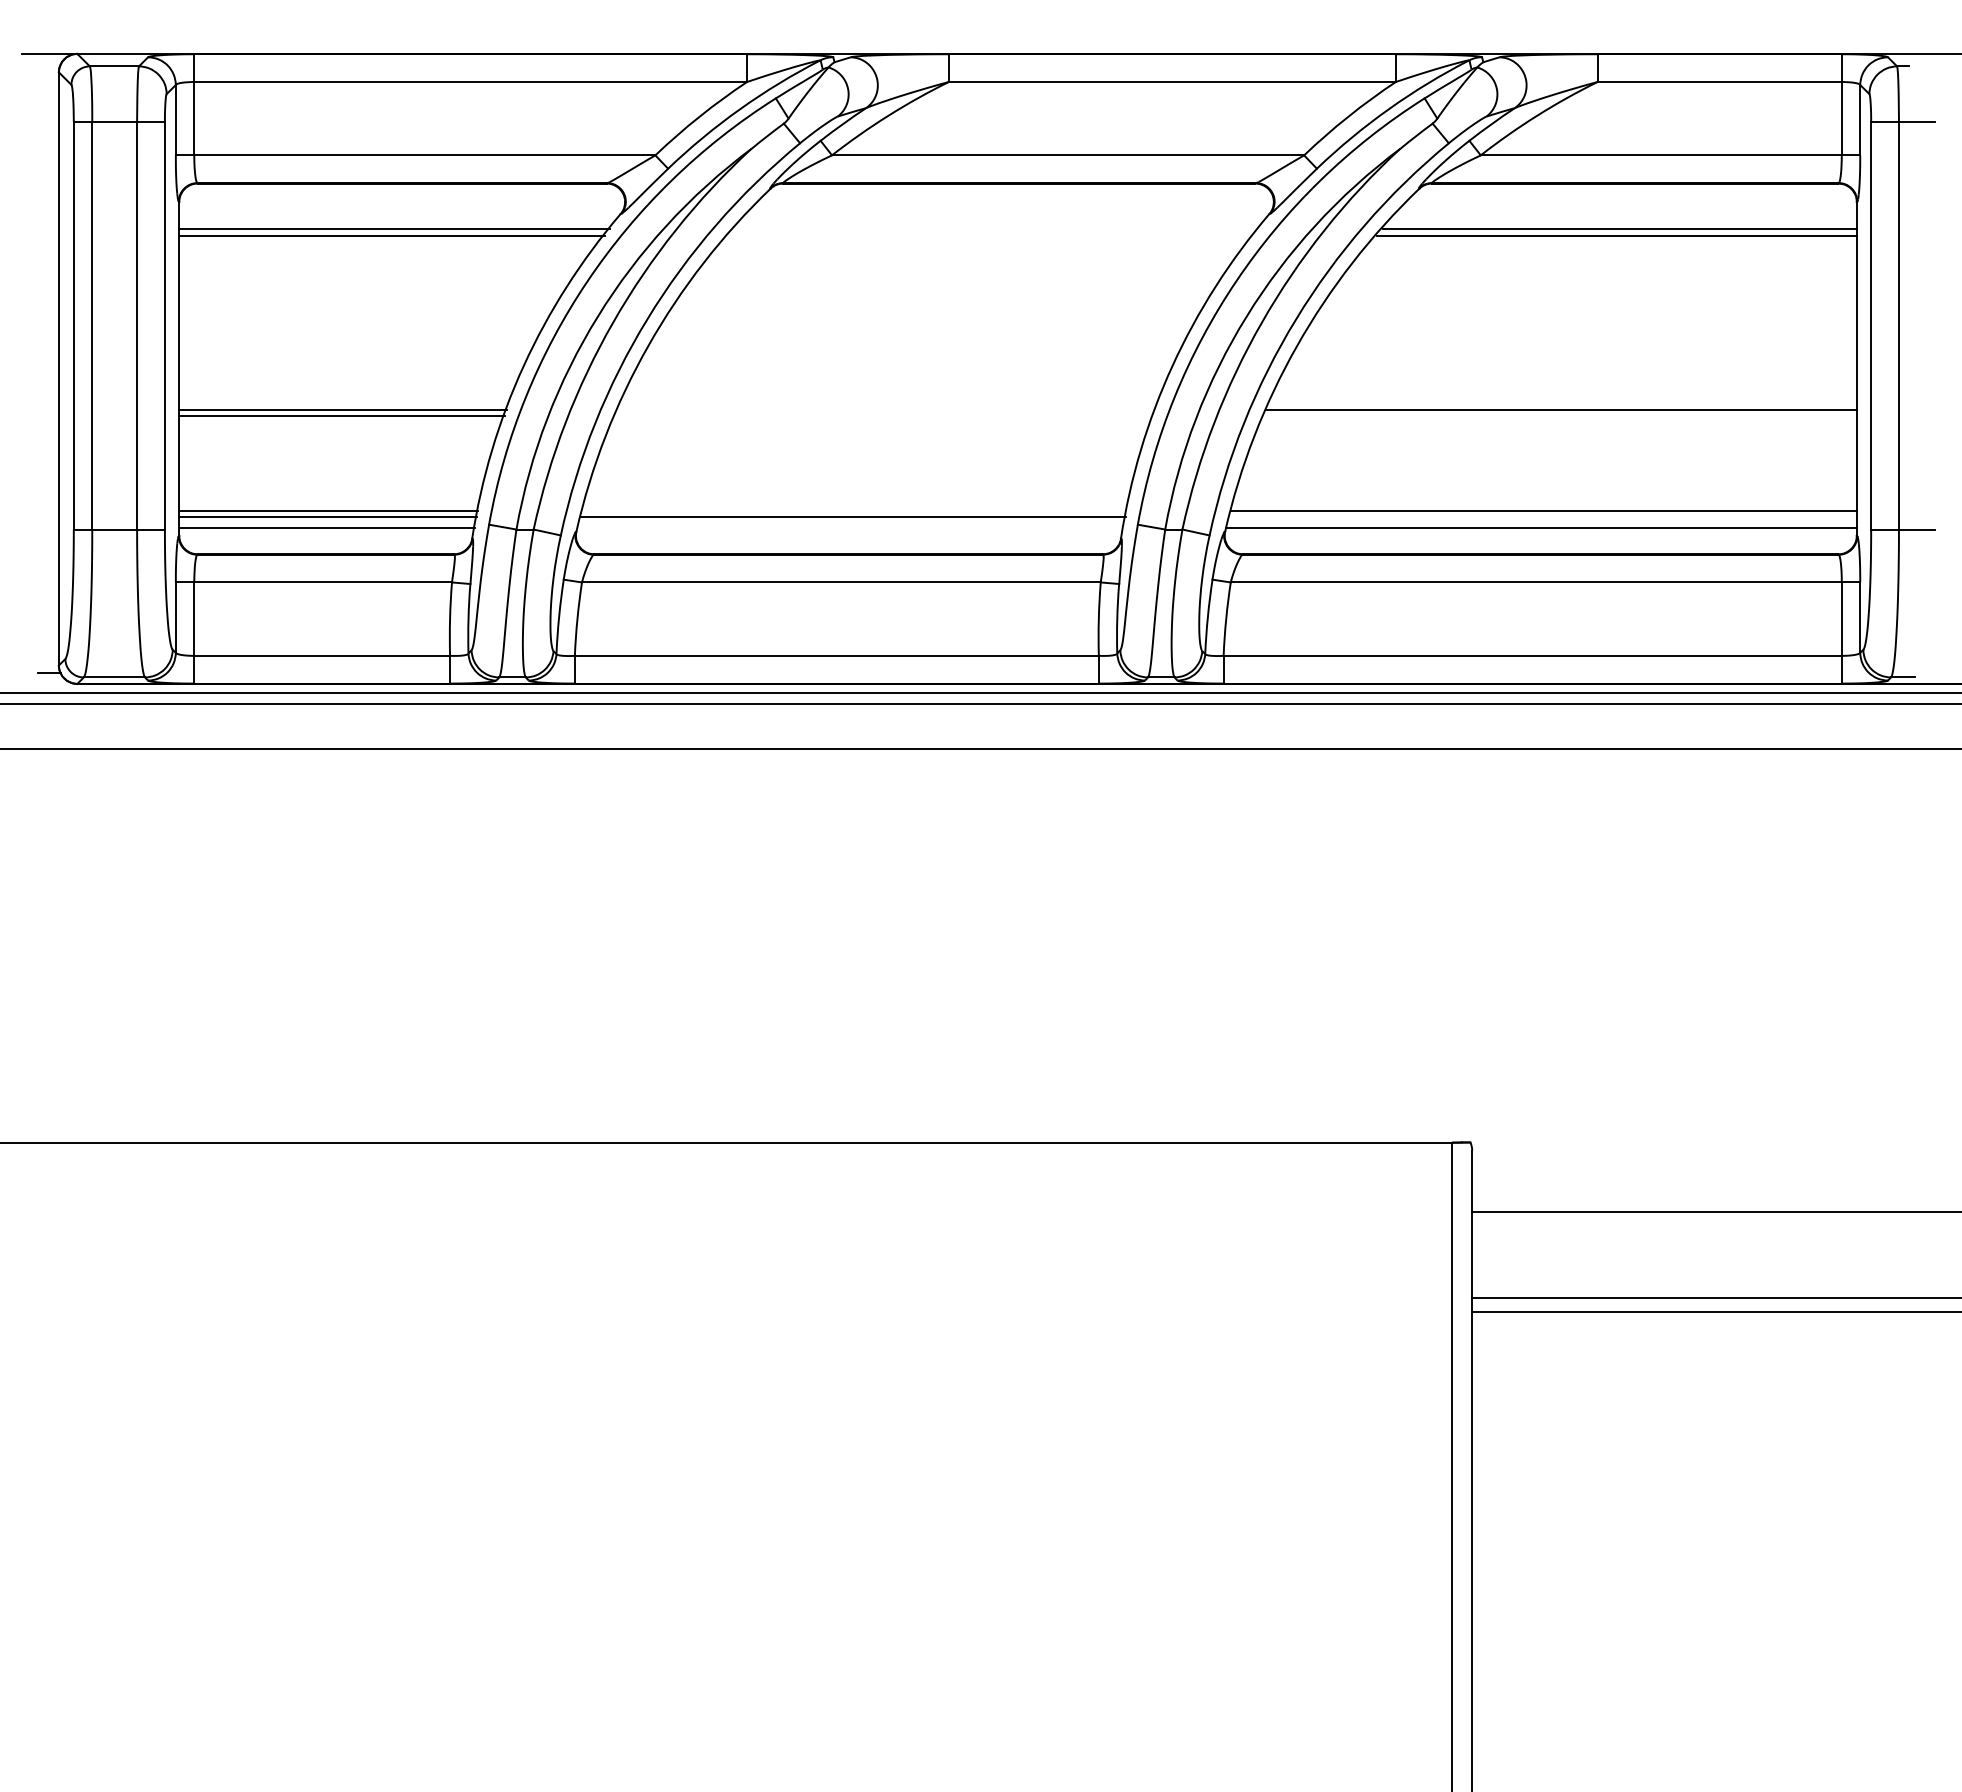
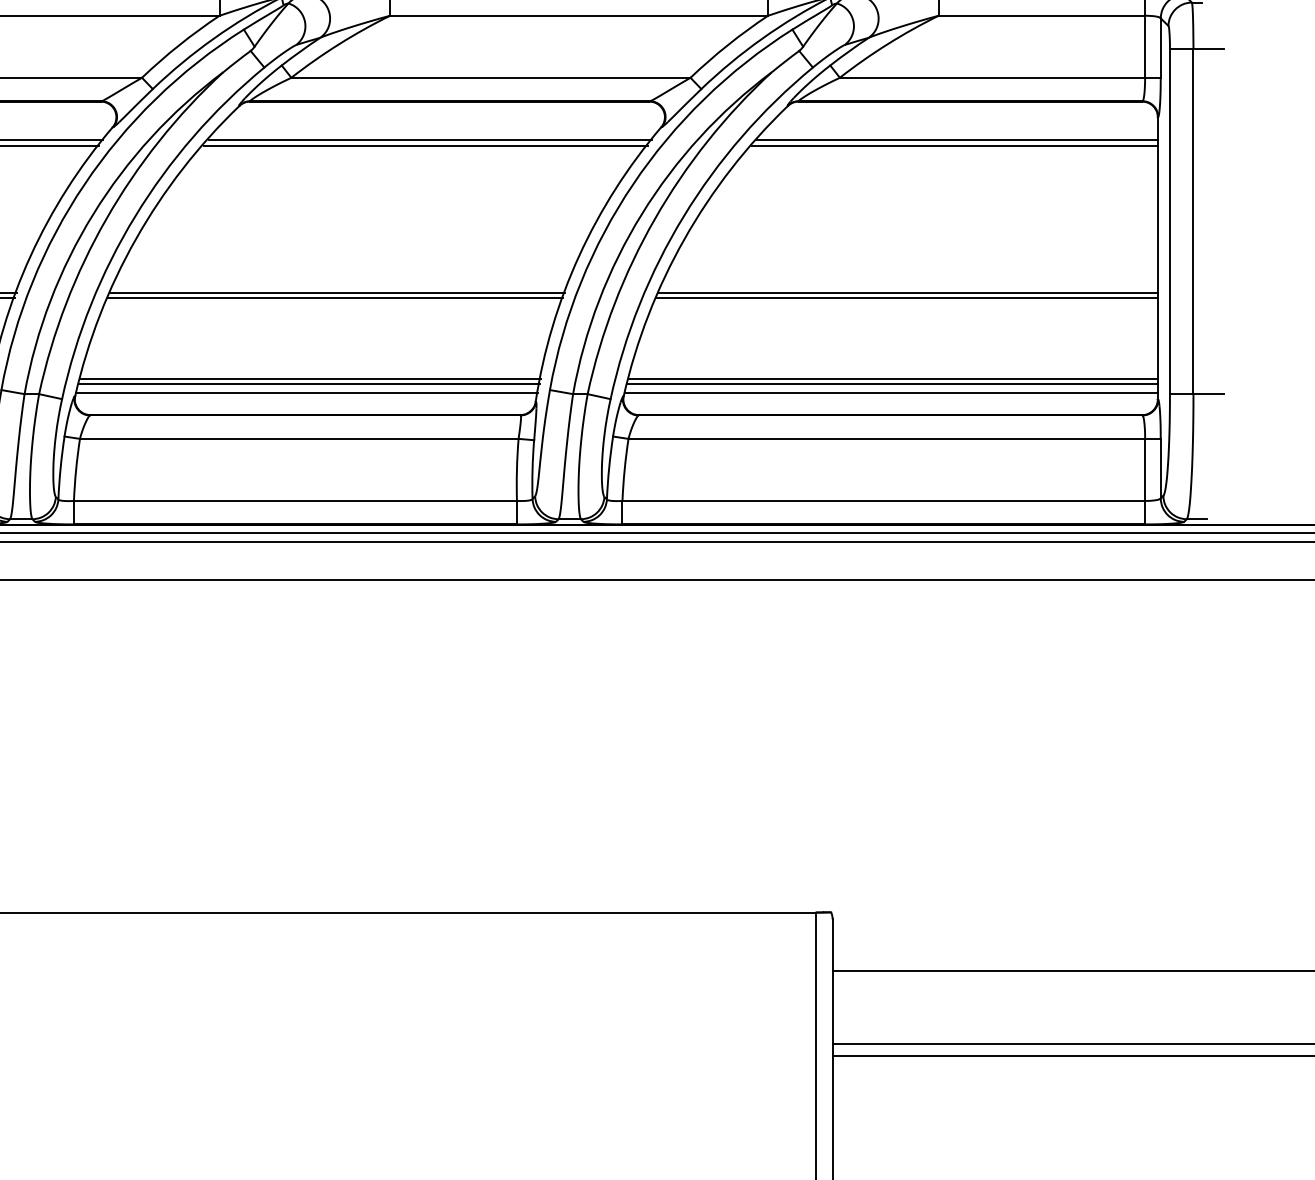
line: (996, 228) -> (430, 139), added
line: (990, 235) -> (425, 145), added
line: (887, 409) -> (338, 292), added
line: (884, 416) -> (335, 298), added
line: (1559, 416) -> (906, 298), added
line: (854, 511) -> (310, 378), added
line: (1542, 517) -> (892, 383), added
line: (850, 527) -> (306, 392), added

